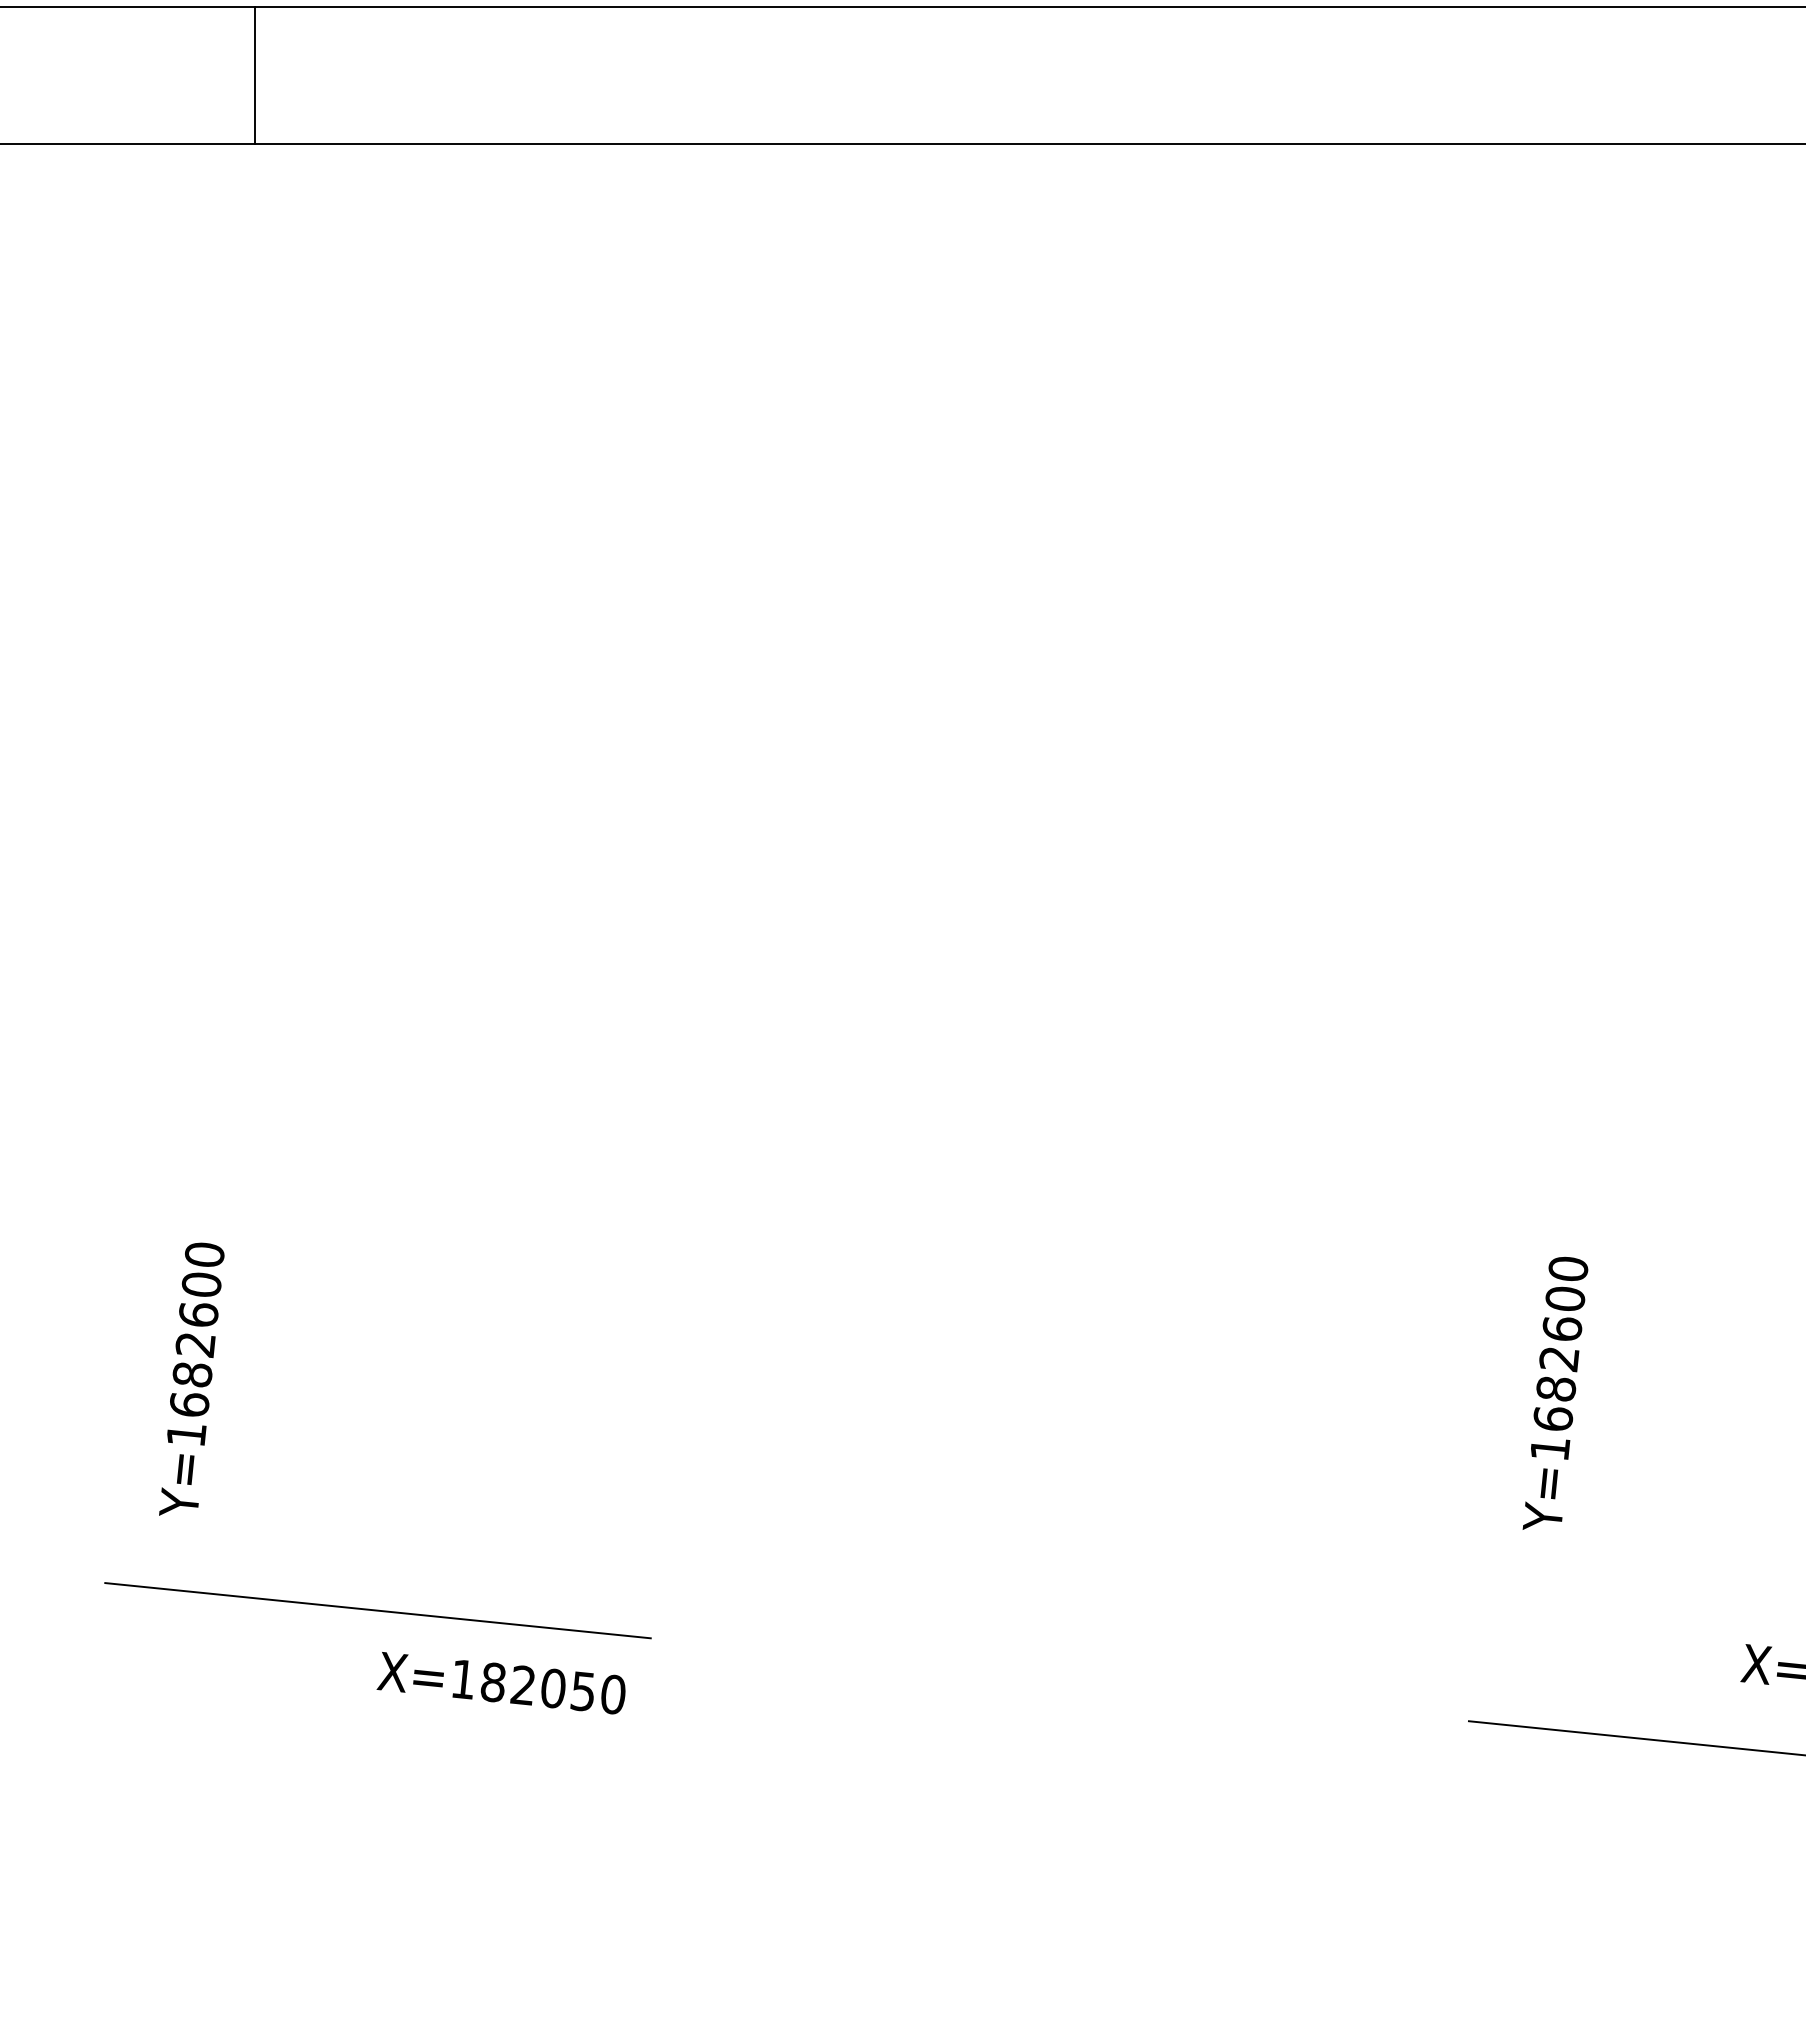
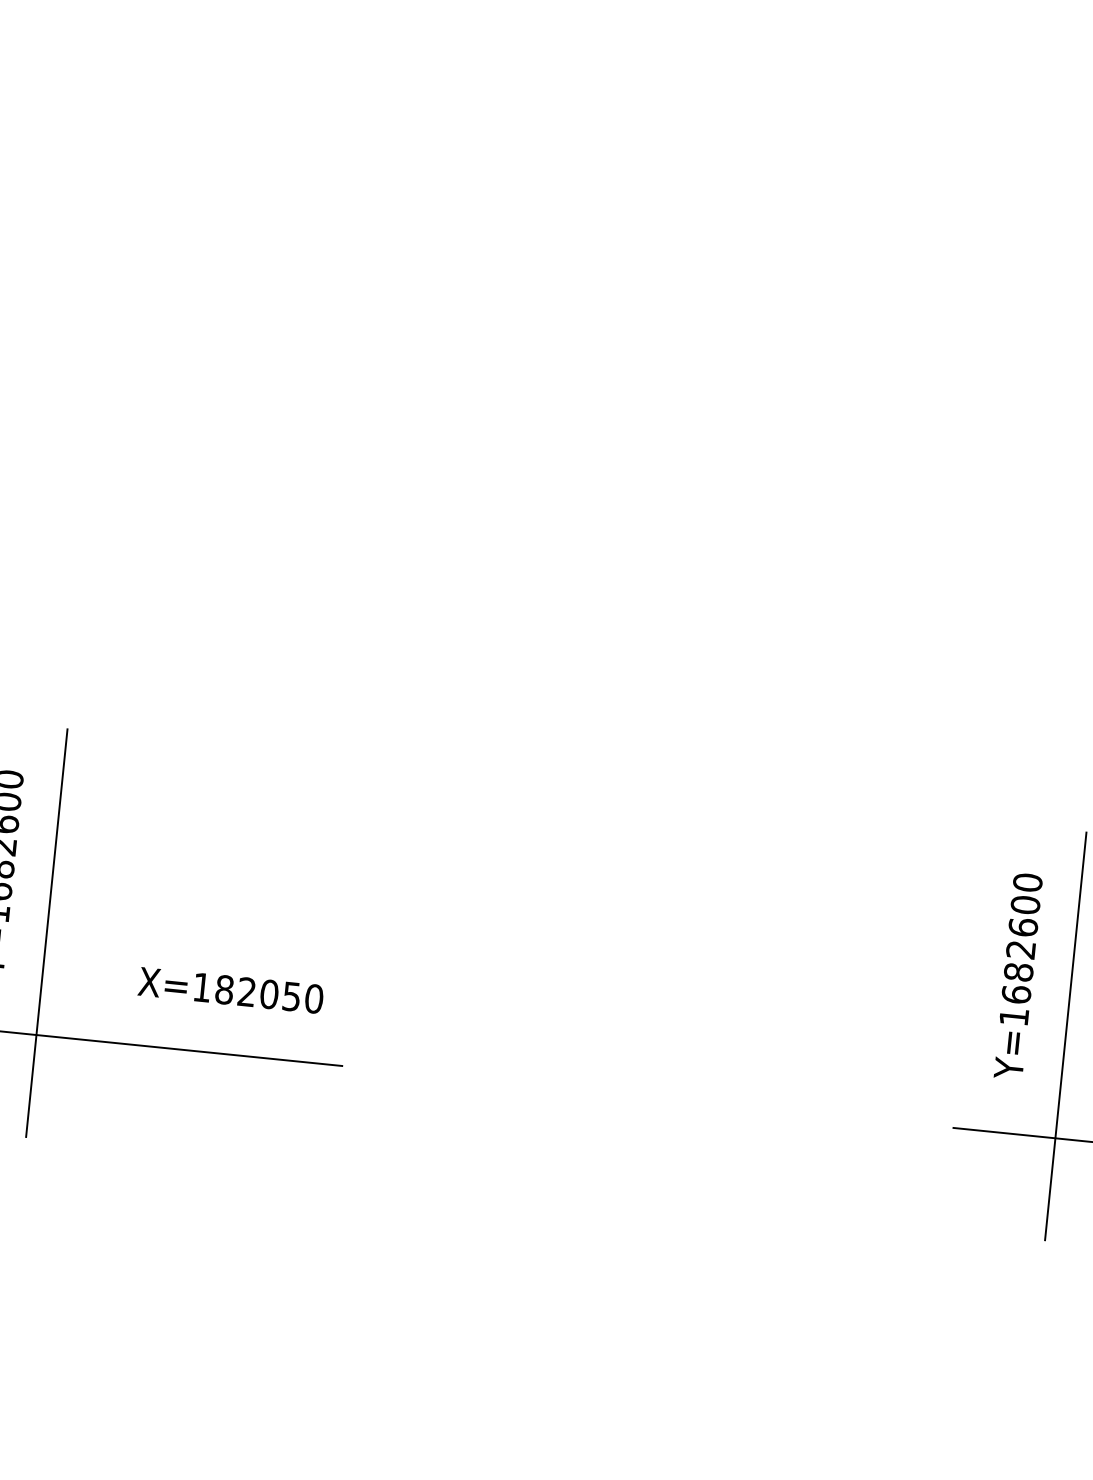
text: (1555, 1392) -> (1018, 974), moved
line: (255, 1460) -> (46, 933), added
line: (1618, 1598) -> (1065, 1036), added
text: (500, 1683) -> (229, 990), moved

